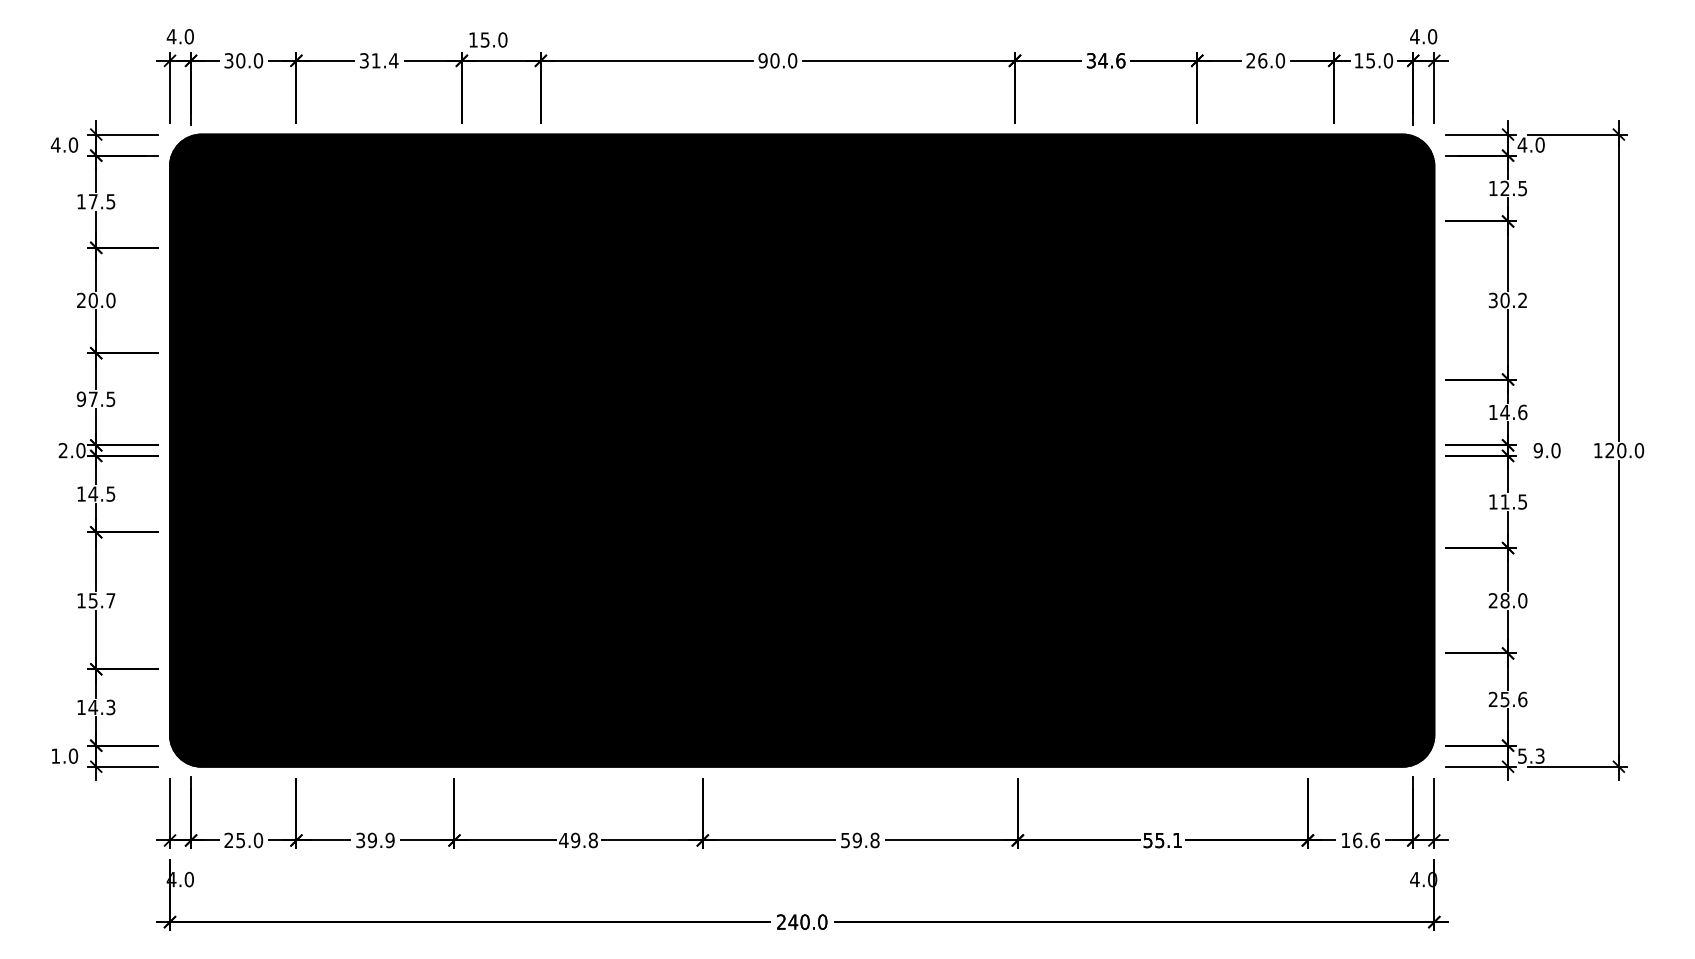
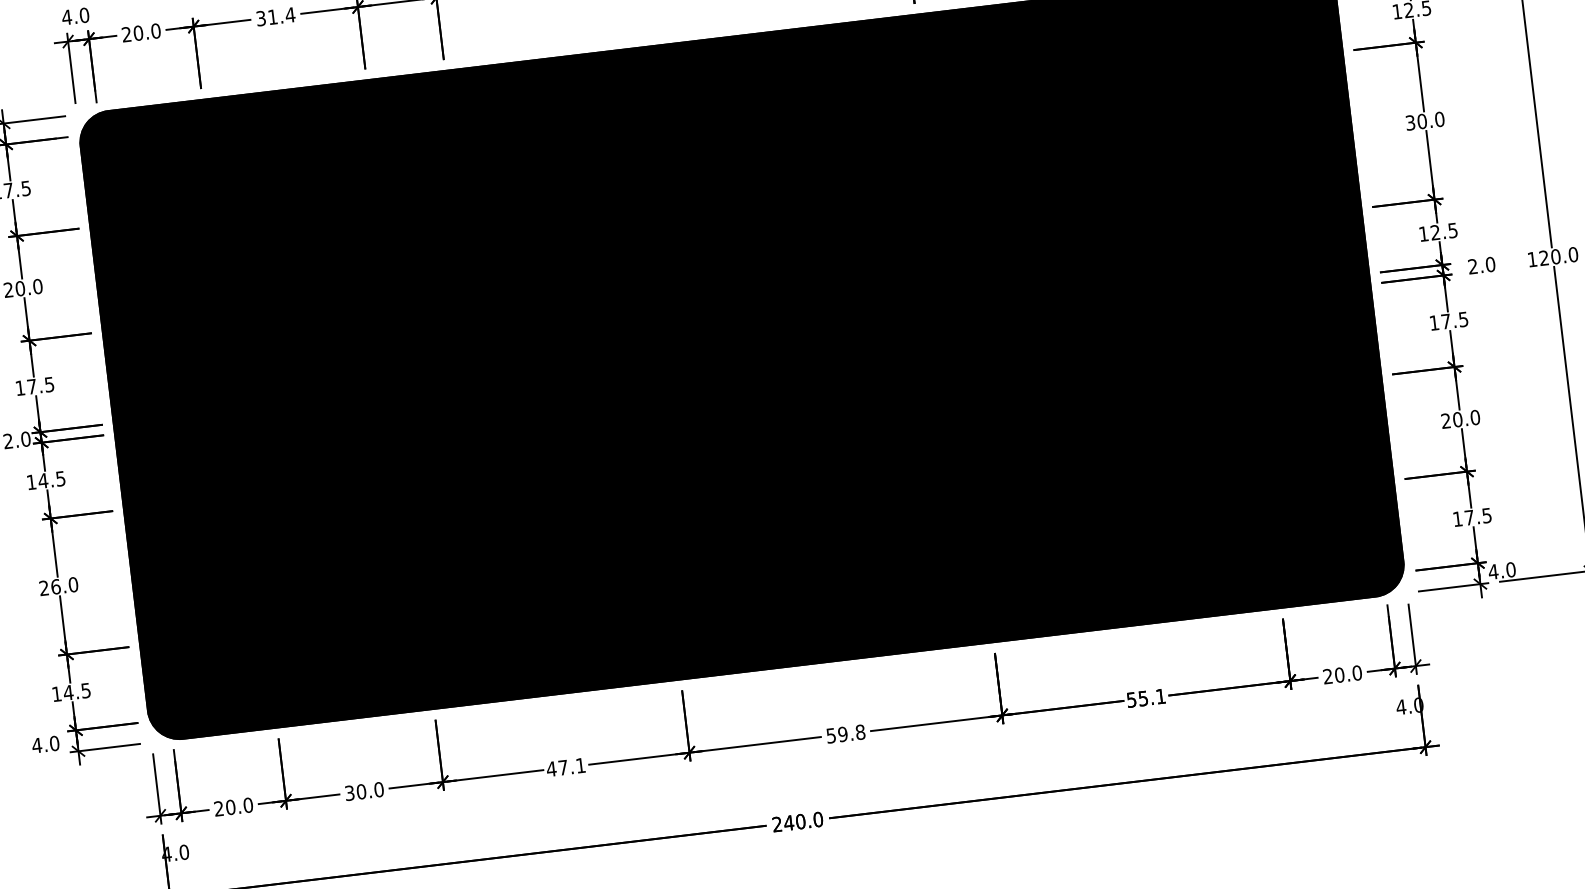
text: (228, 60) -> (126, 34), 30.0 -> 20.0
text: (1522, 300) -> (1439, 119), 30.2 -> 30.0
text: (81, 398) -> (20, 387), 97.5 -> 17.5
text: (1513, 412) -> (1443, 231), 14.6 -> 12.5
text: (1537, 450) -> (1472, 266), 9.0 -> 2.0
text: (1504, 501) -> (1445, 321), 11.5 -> 17.5
text: (96, 600) -> (59, 586), 15.7 -> 26.0
text: (1504, 600) -> (1457, 419), 28.0 -> 20.0
text: (1507, 699) -> (1471, 517), 25.6 -> 17.5
text: (111, 706) -> (86, 689), 14.3 -> 14.5
text: (55, 755) -> (36, 744), 1.0 -> 4.0
text: (1530, 755) -> (1501, 570), 5.3 -> 4.0
text: (1360, 839) -> (1342, 673), 16.6 -> 20.0
text: (240, 840) -> (230, 807), 25.0 -> 20.0
text: (380, 840) -> (369, 790), 39.9 -> 30.0
text: (584, 840) -> (572, 766), 49.8 -> 47.1

